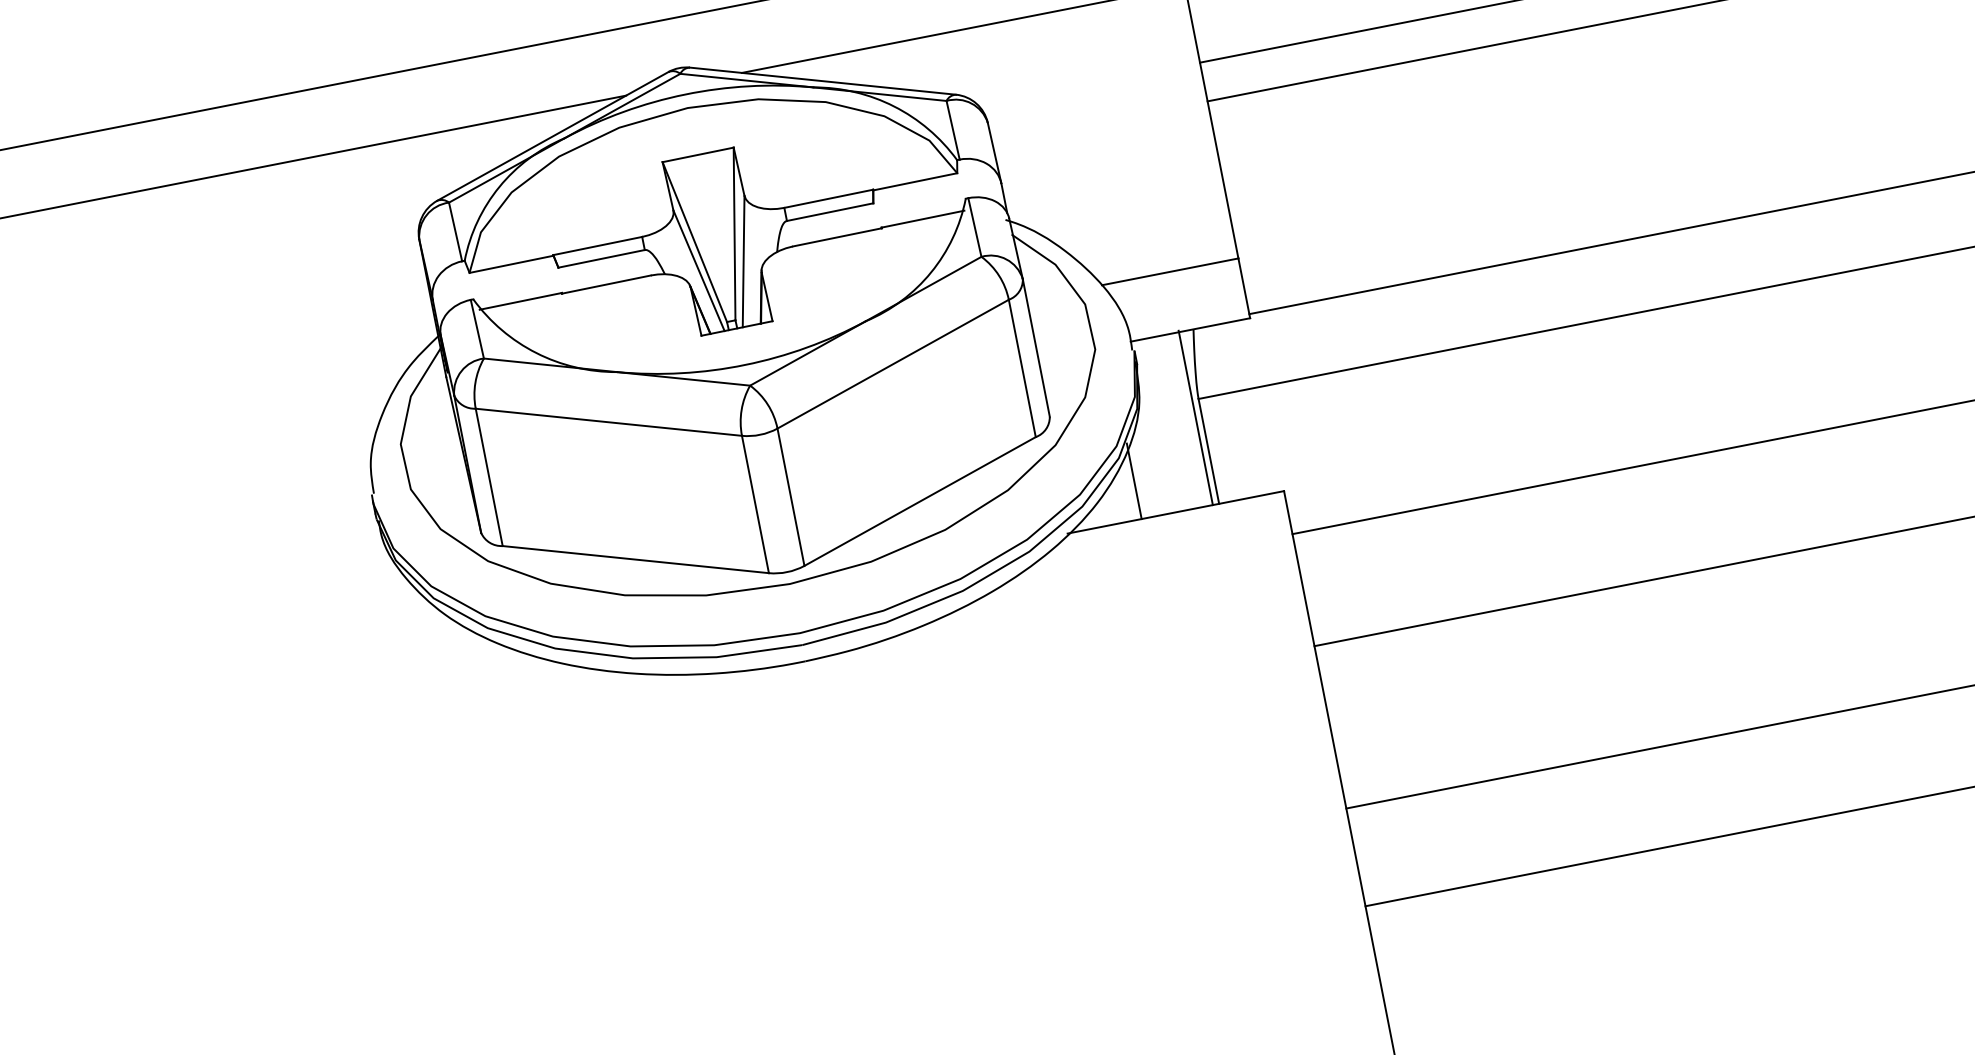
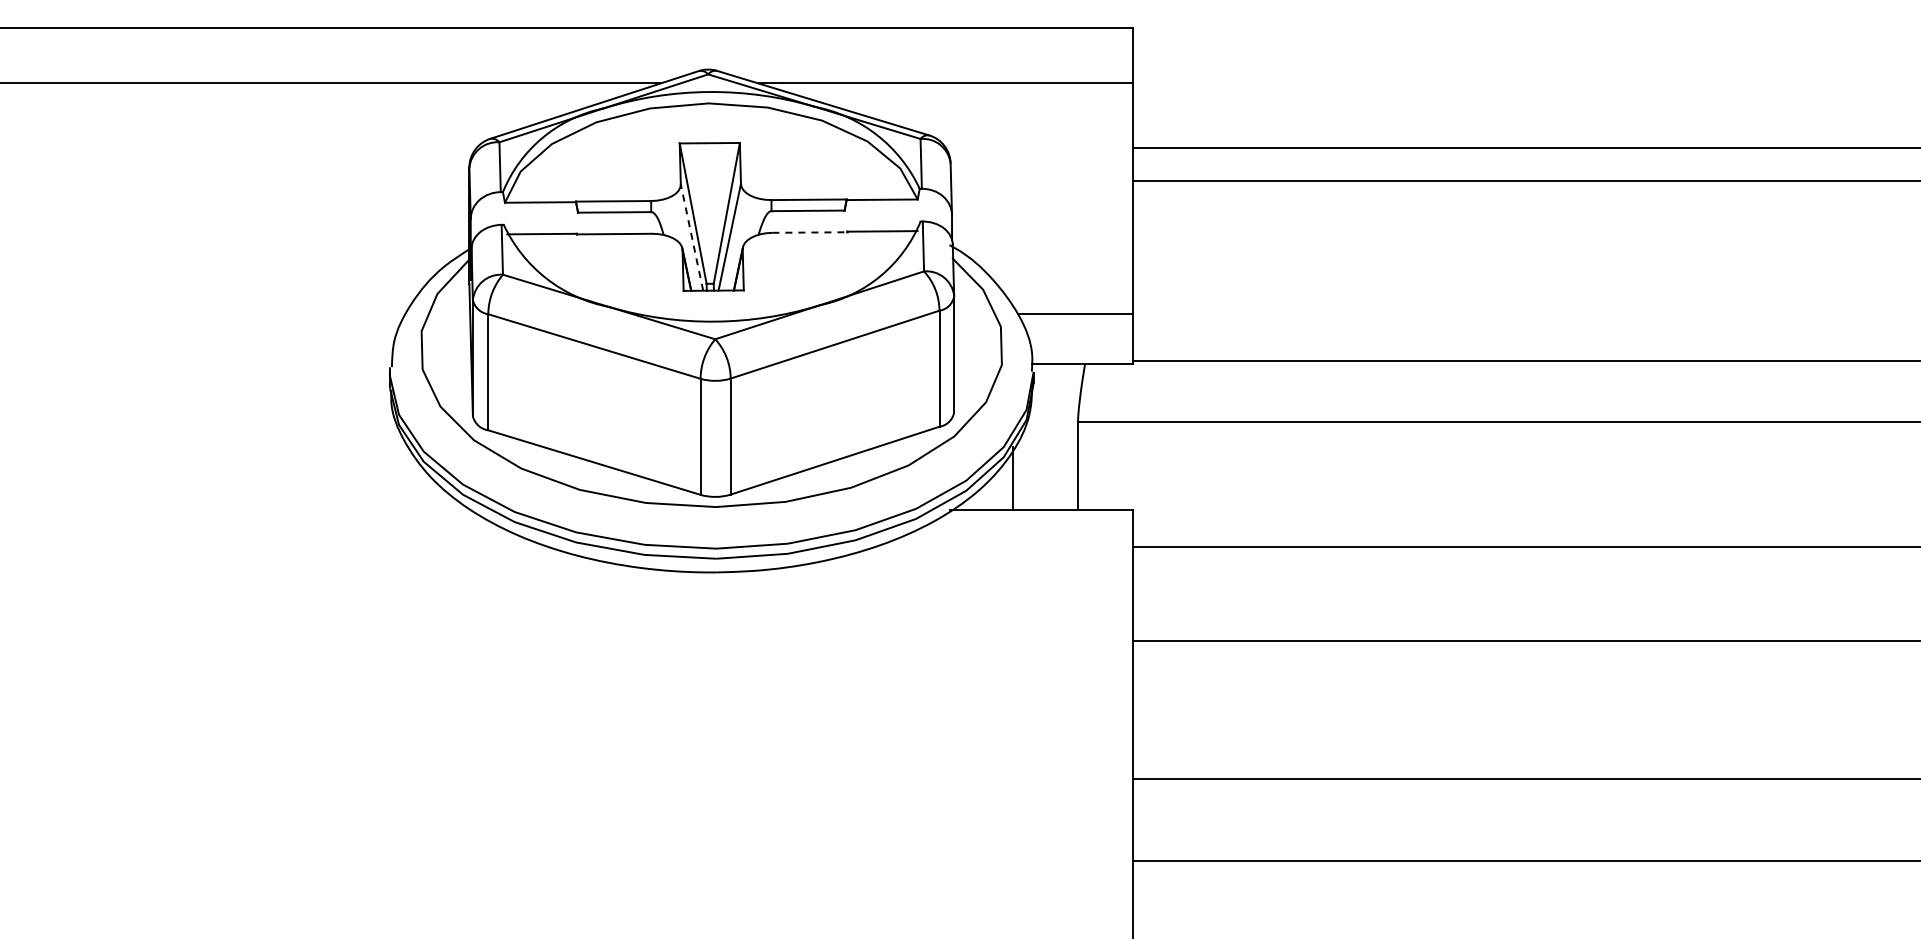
line: (836, 237) -> (809, 232), solid -> dashed
line: (698, 270) -> (691, 237), solid -> dashed
line: (1195, 417) -> (1072, 436), removed

